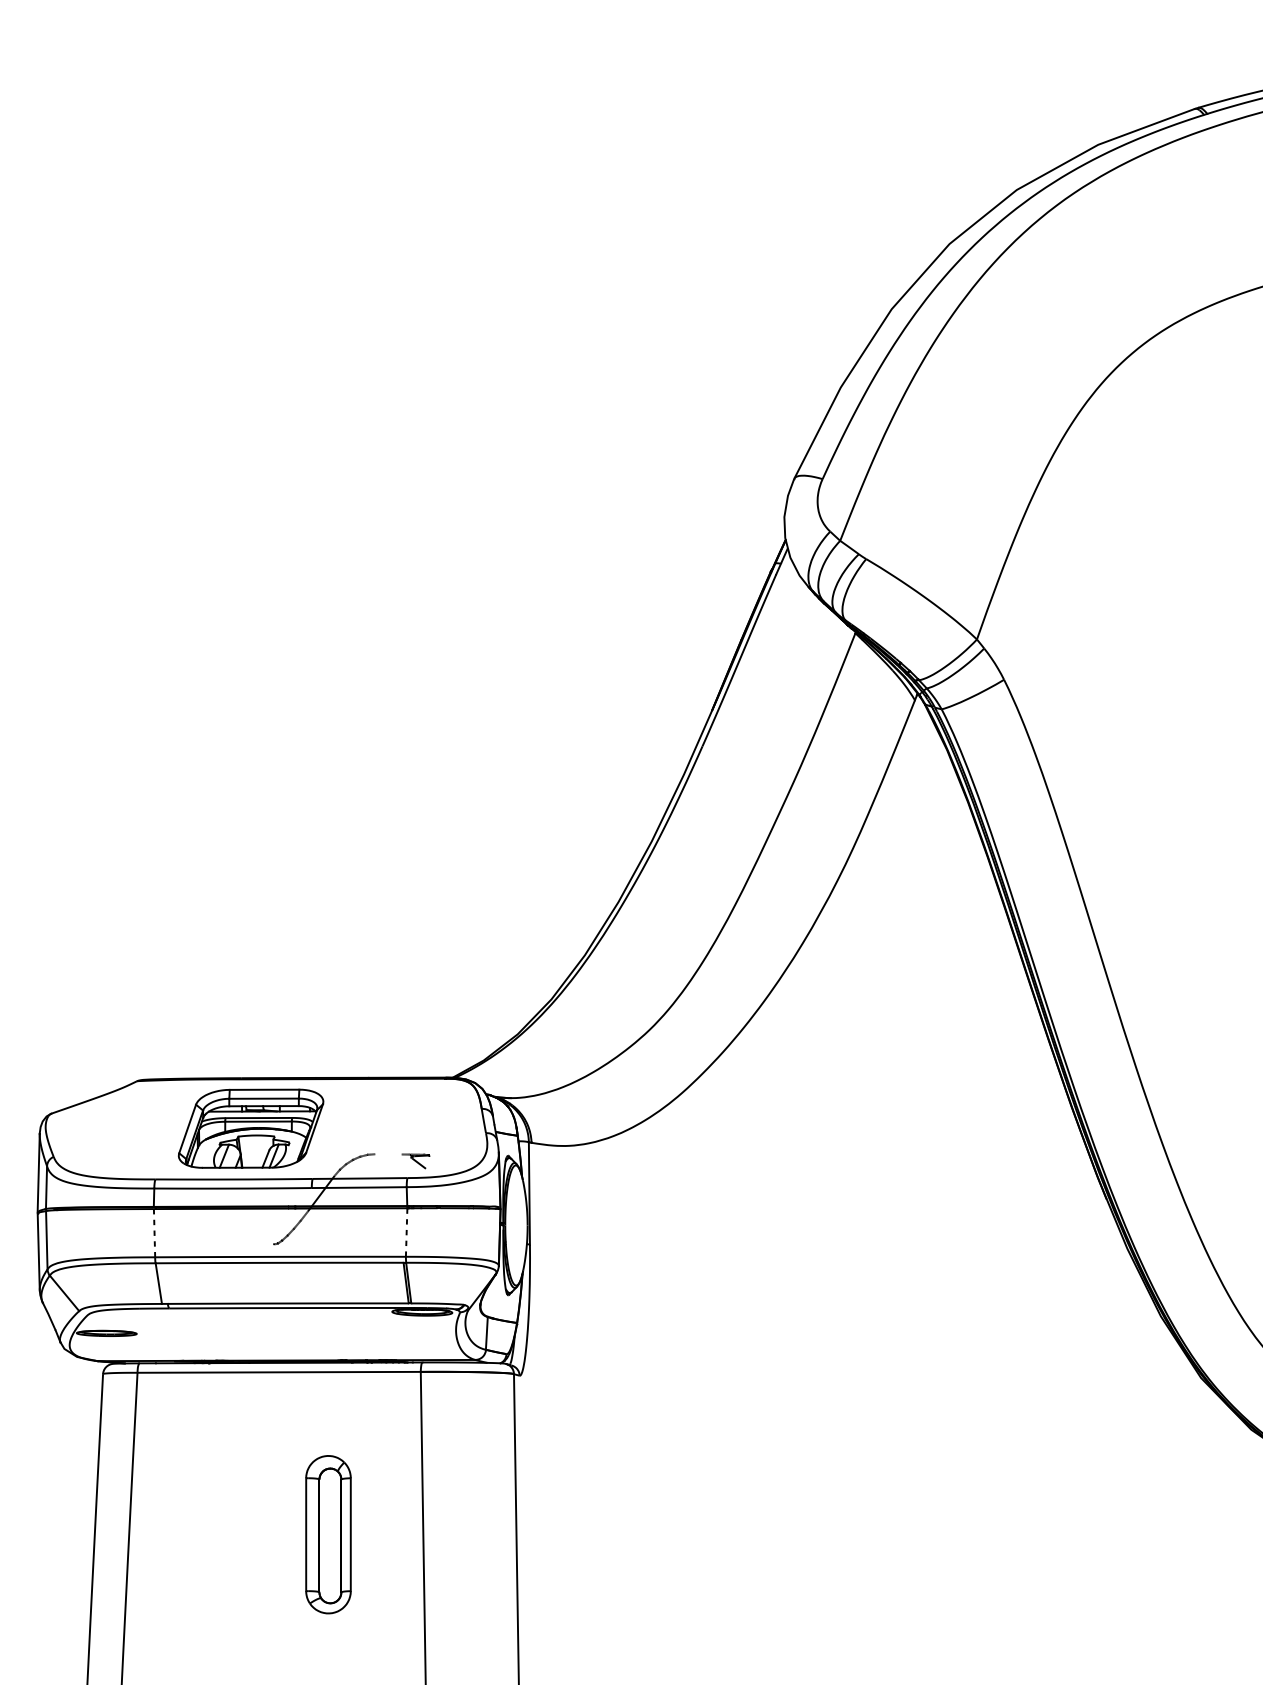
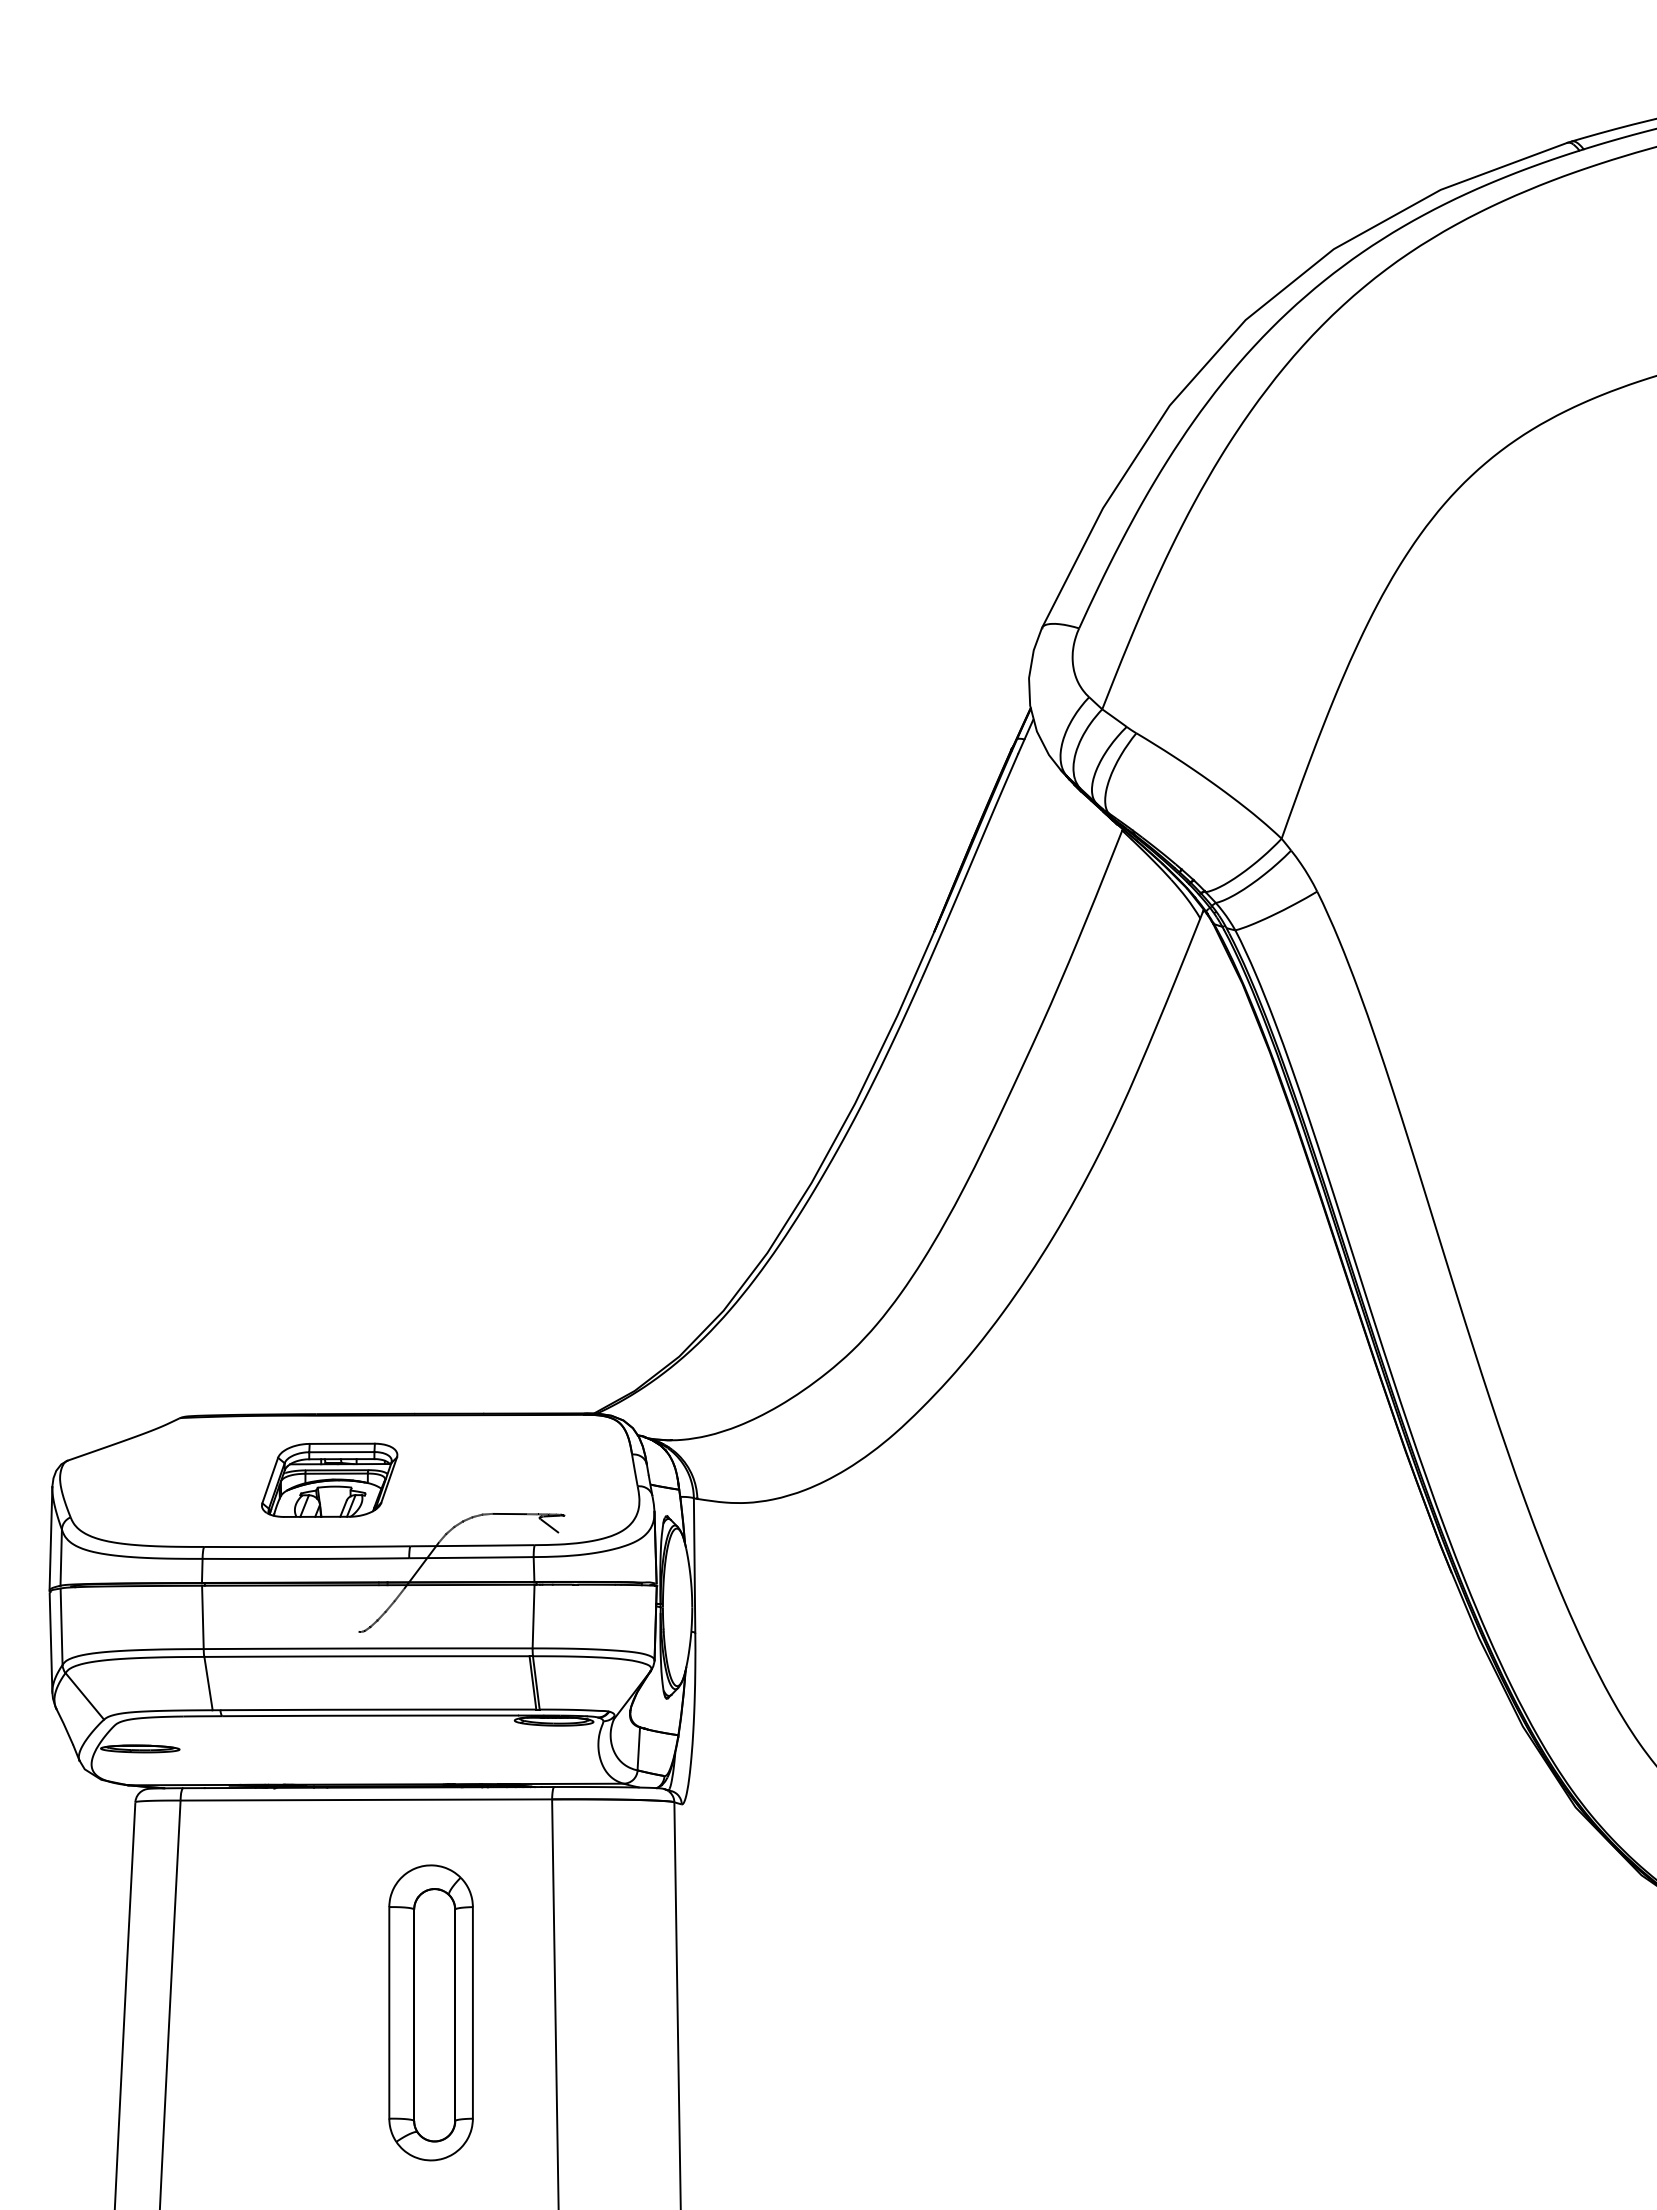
part: (251, 1128) -> (329, 1479), size x0.71
line: (388, 1153) -> (509, 1513), added
line: (406, 1232) -> (533, 1616), dashed -> solid
line: (154, 1233) -> (202, 1617), dashed -> solid
part: (328, 1534) -> (430, 2012), size x1.43

